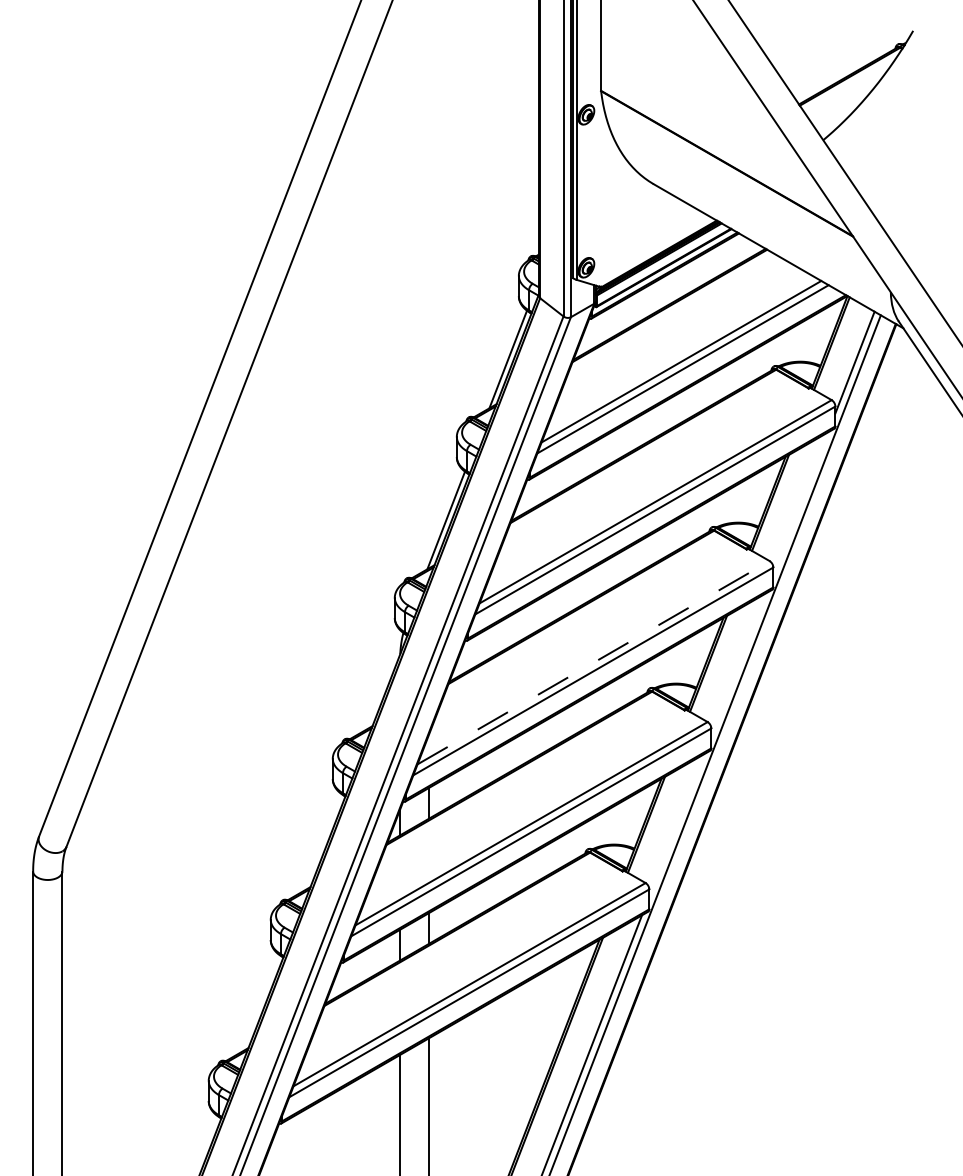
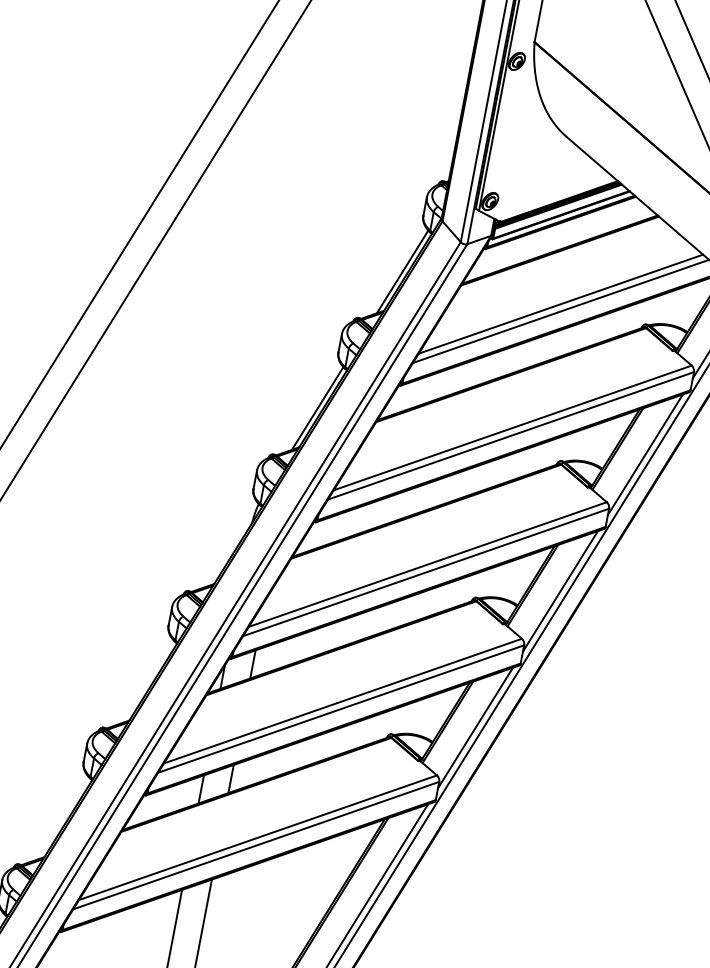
line: (800, 503) -> (645, 454), added
line: (594, 662) -> (428, 564), dashed -> solid
line: (738, 664) -> (560, 591), added
line: (676, 825) -> (475, 728), added

